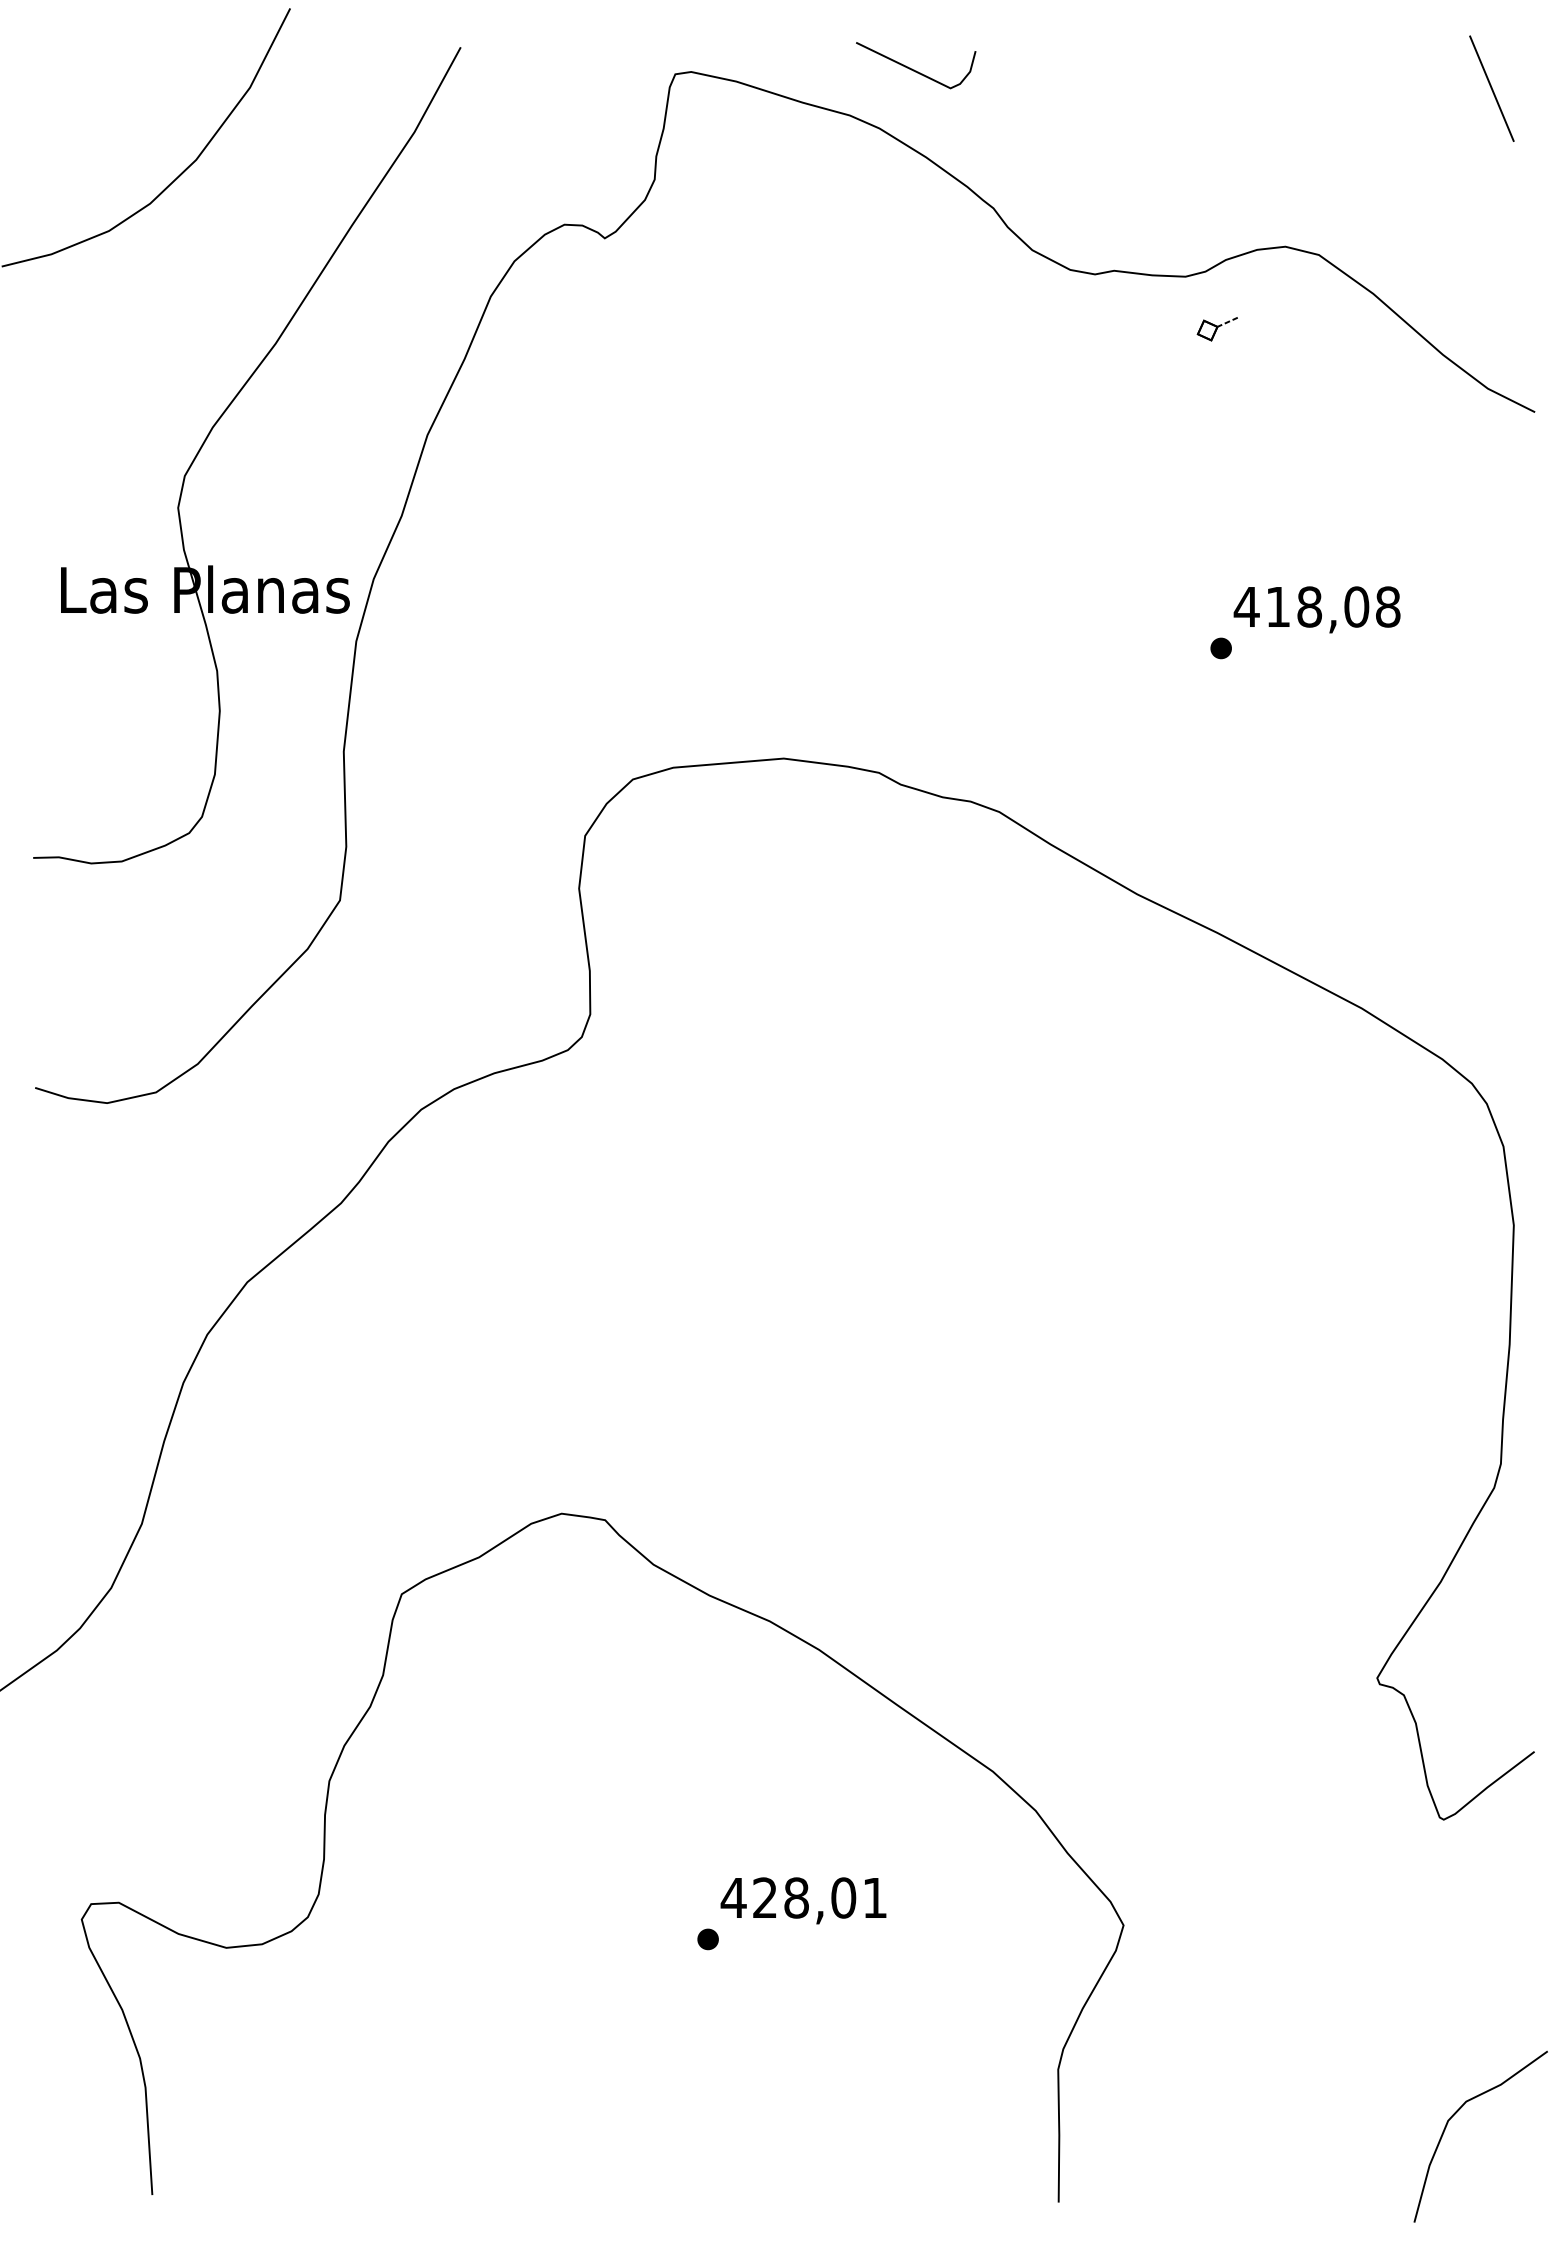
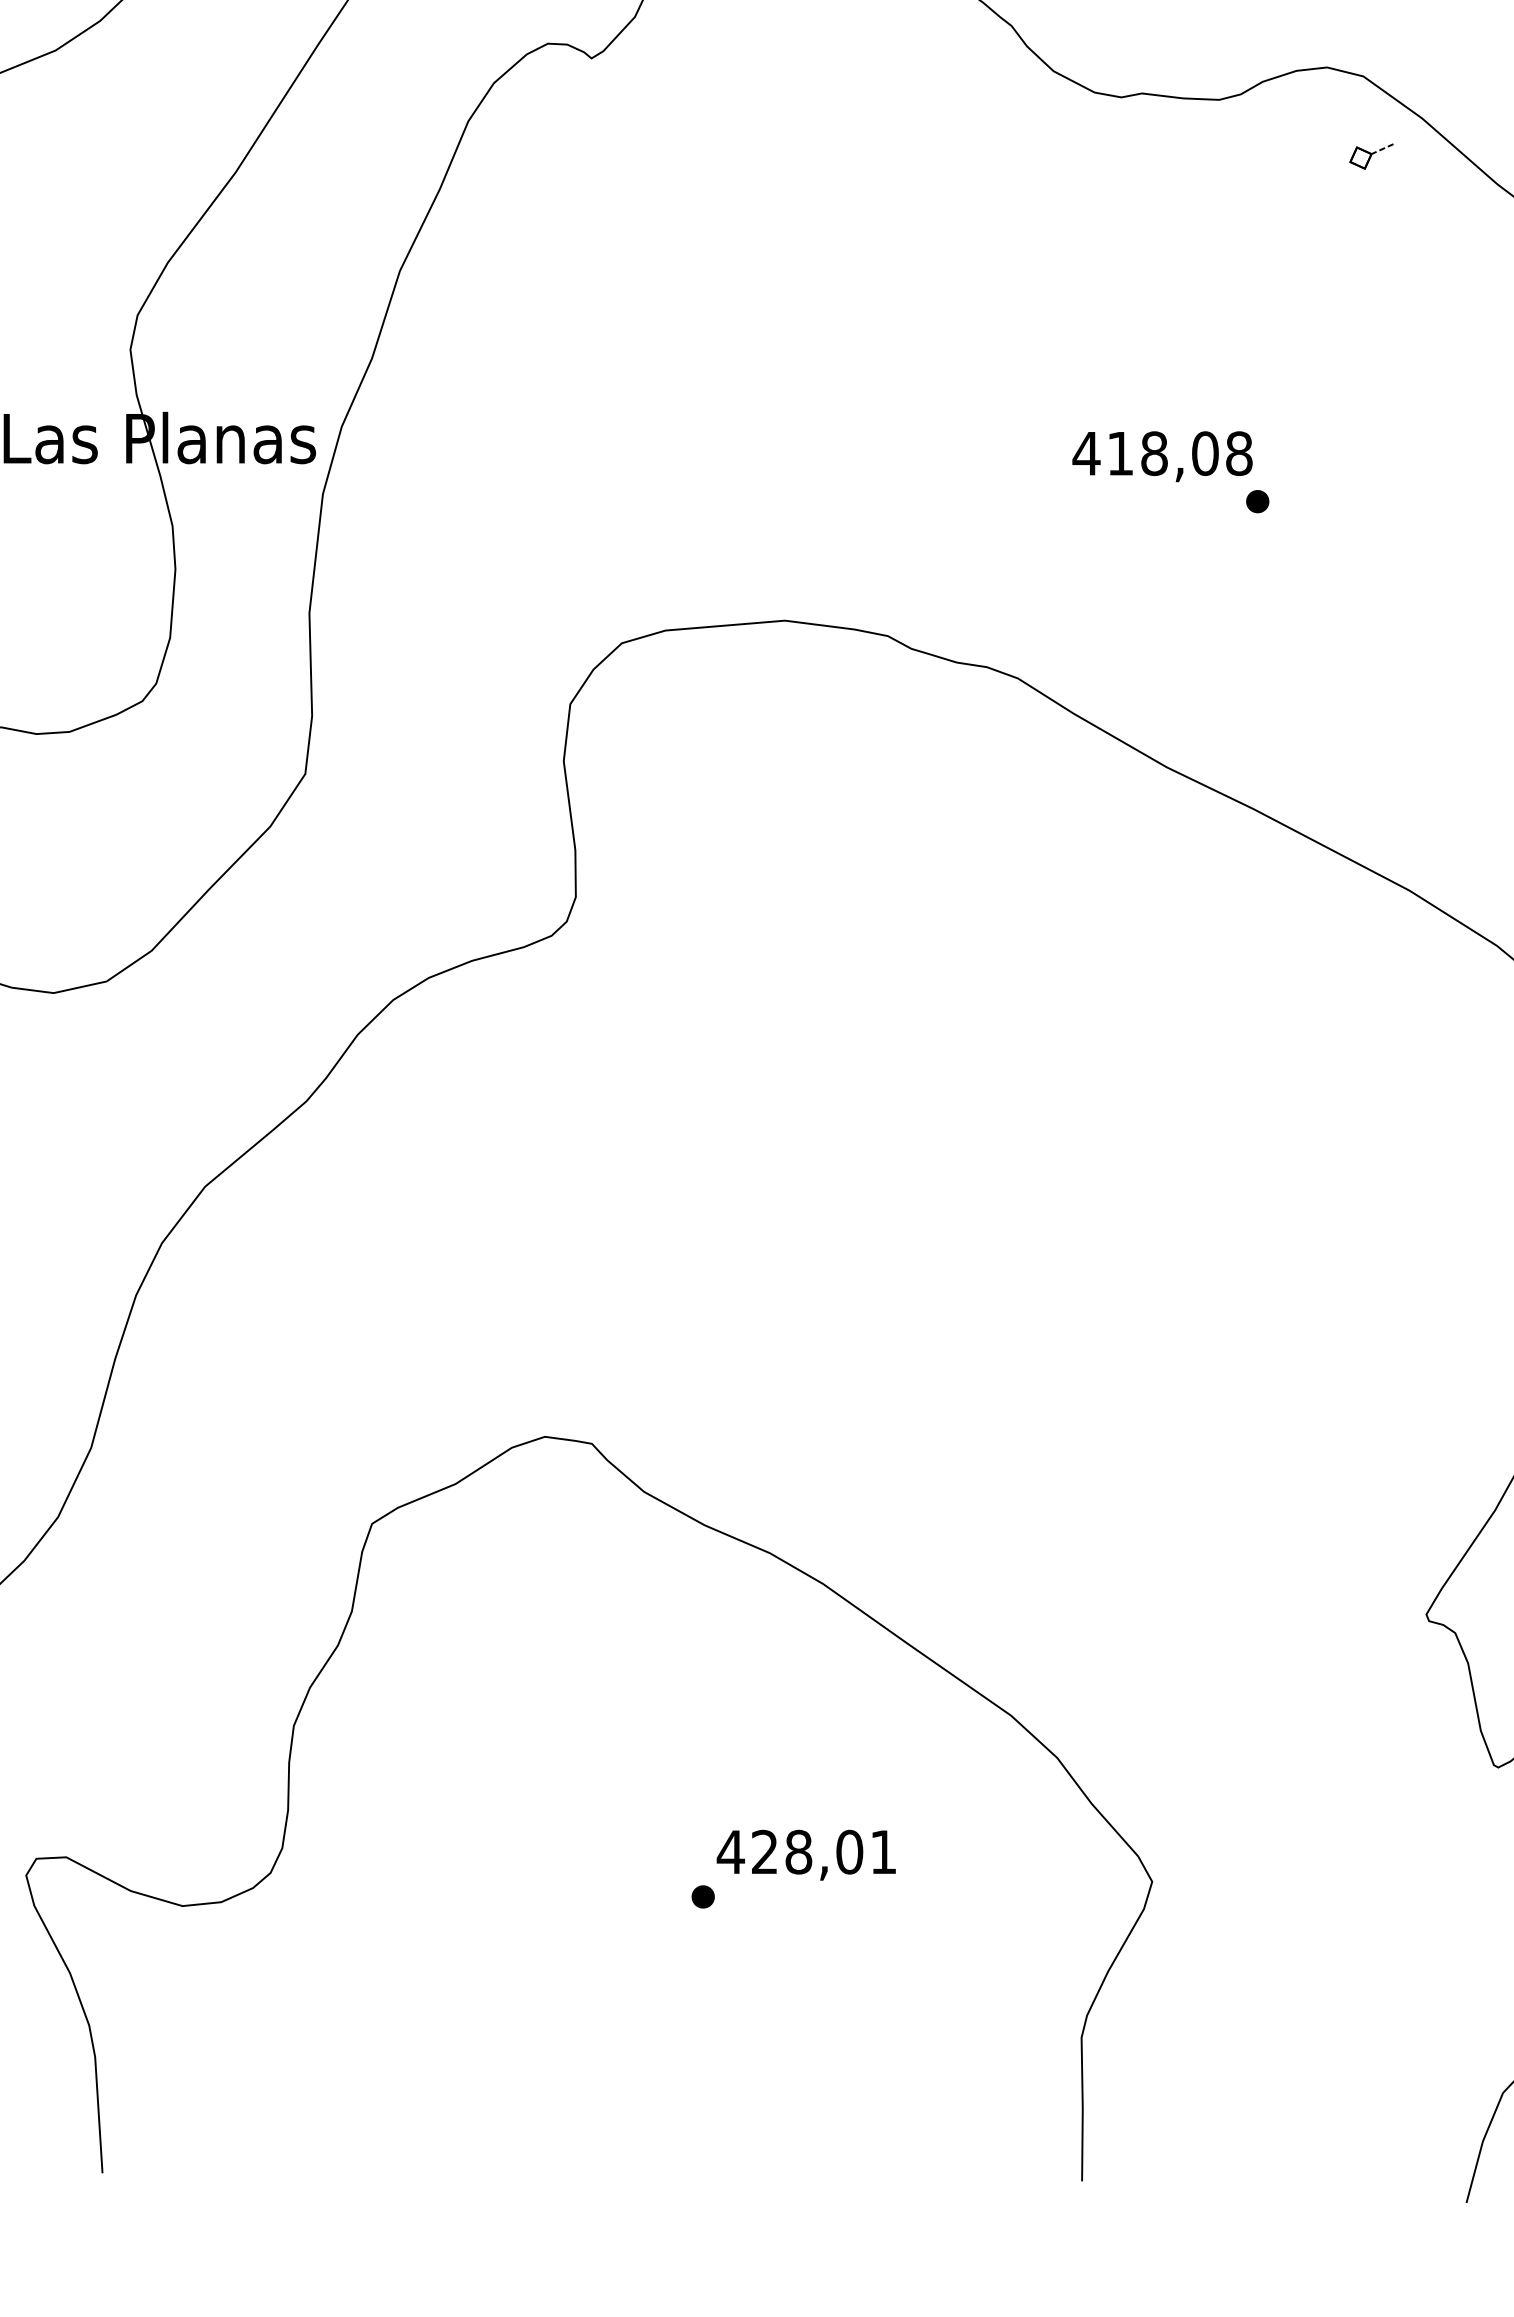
part: (1216, 329) -> (1370, 156), moved
text: (1316, 609) -> (1161, 456), moved

